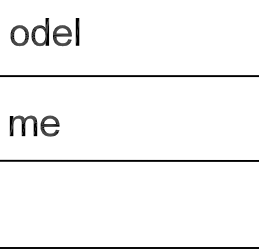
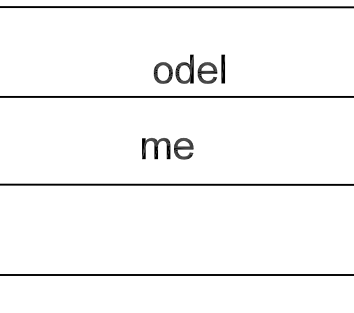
part: (44, 31) -> (188, 68), moved
part: (34, 125) -> (167, 148), moved

